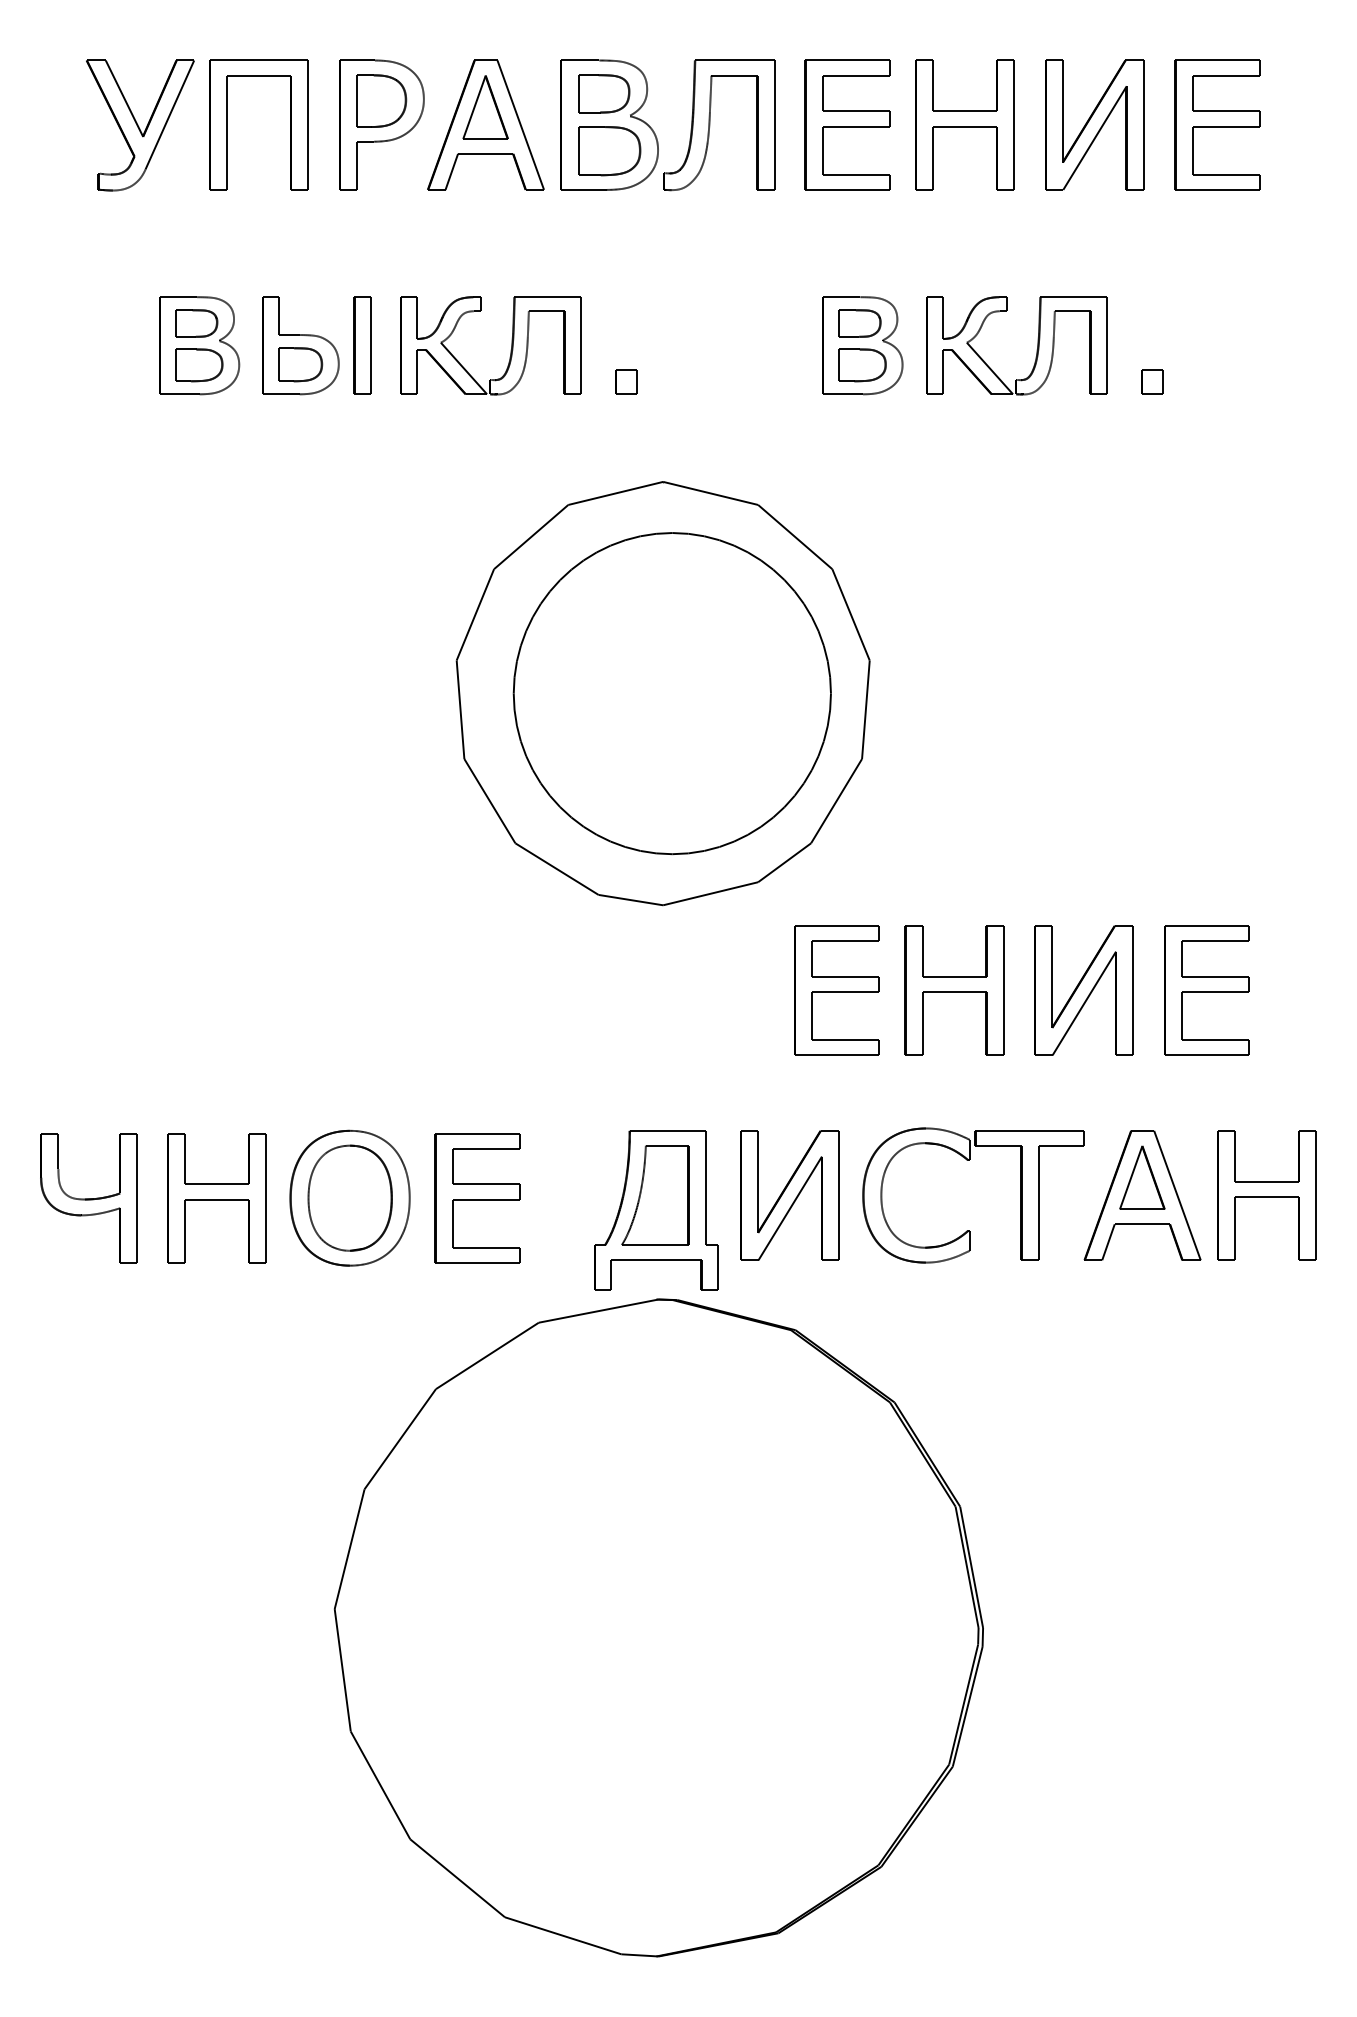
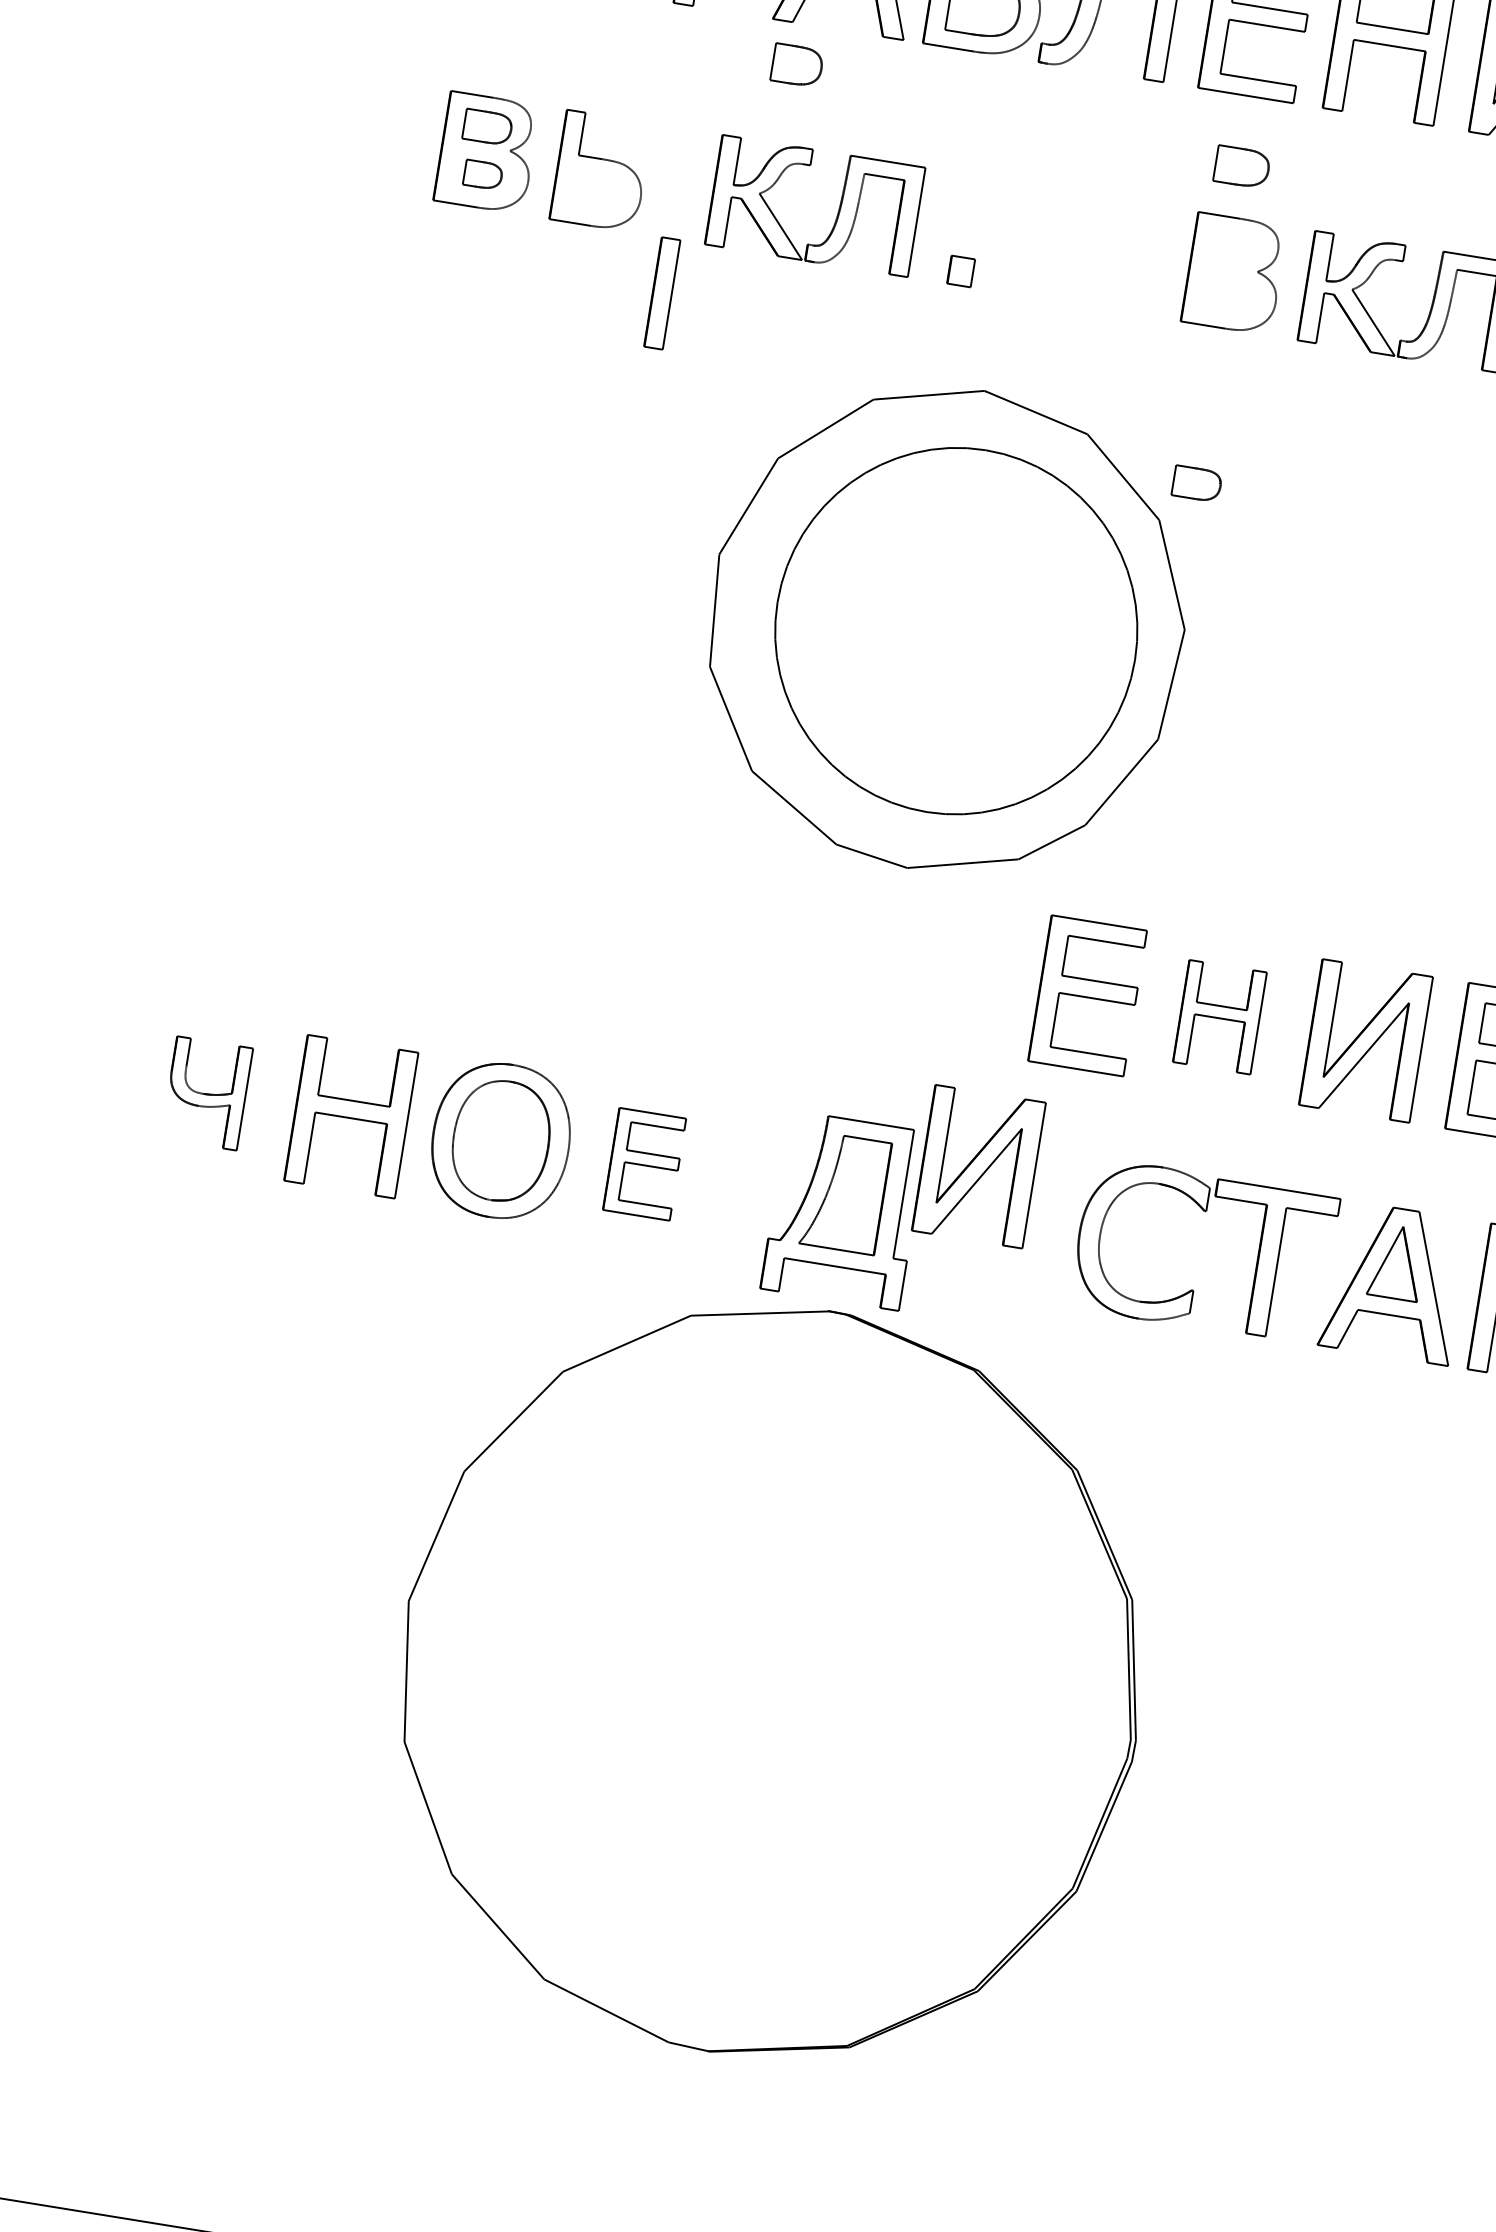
part: (859, 323) -> (1196, 483), moved
part: (362, 345) -> (661, 293), moved
part: (300, 364) -> (797, 65), moved
part: (199, 365) -> (483, 175), size x0.7
part: (862, 365) -> (1242, 167), moved
part: (954, 990) -> (1220, 1017), size x0.7
part: (789, 1195) -> (978, 1166), moved
part: (88, 1198) -> (206, 1093), size x0.7
part: (477, 1198) -> (644, 1164), size x0.7

